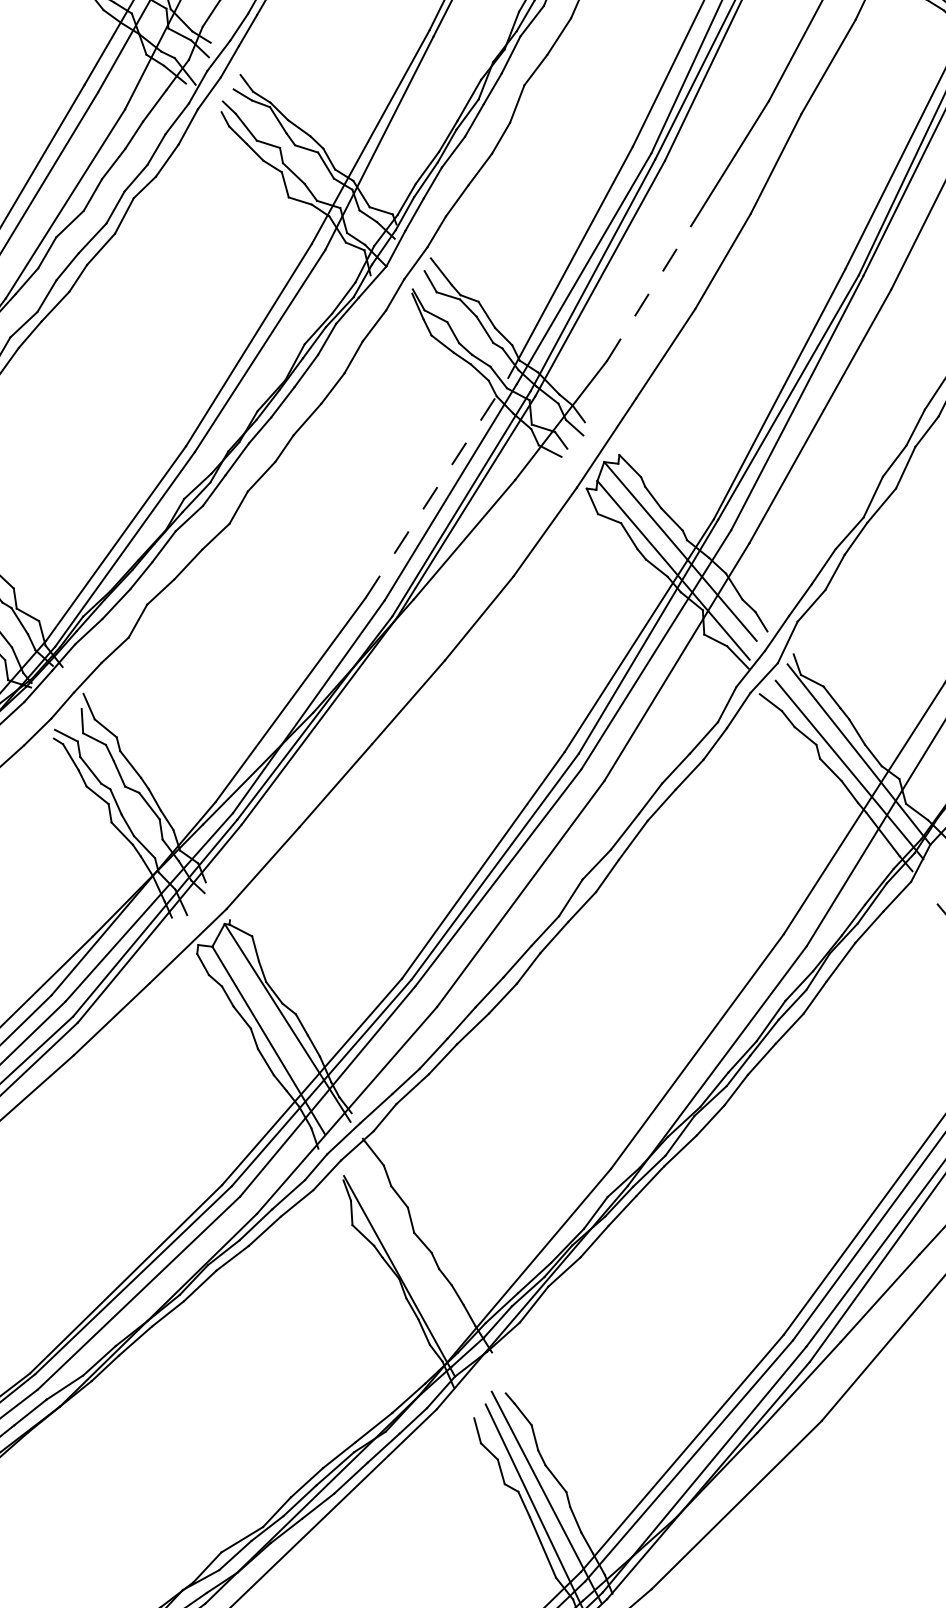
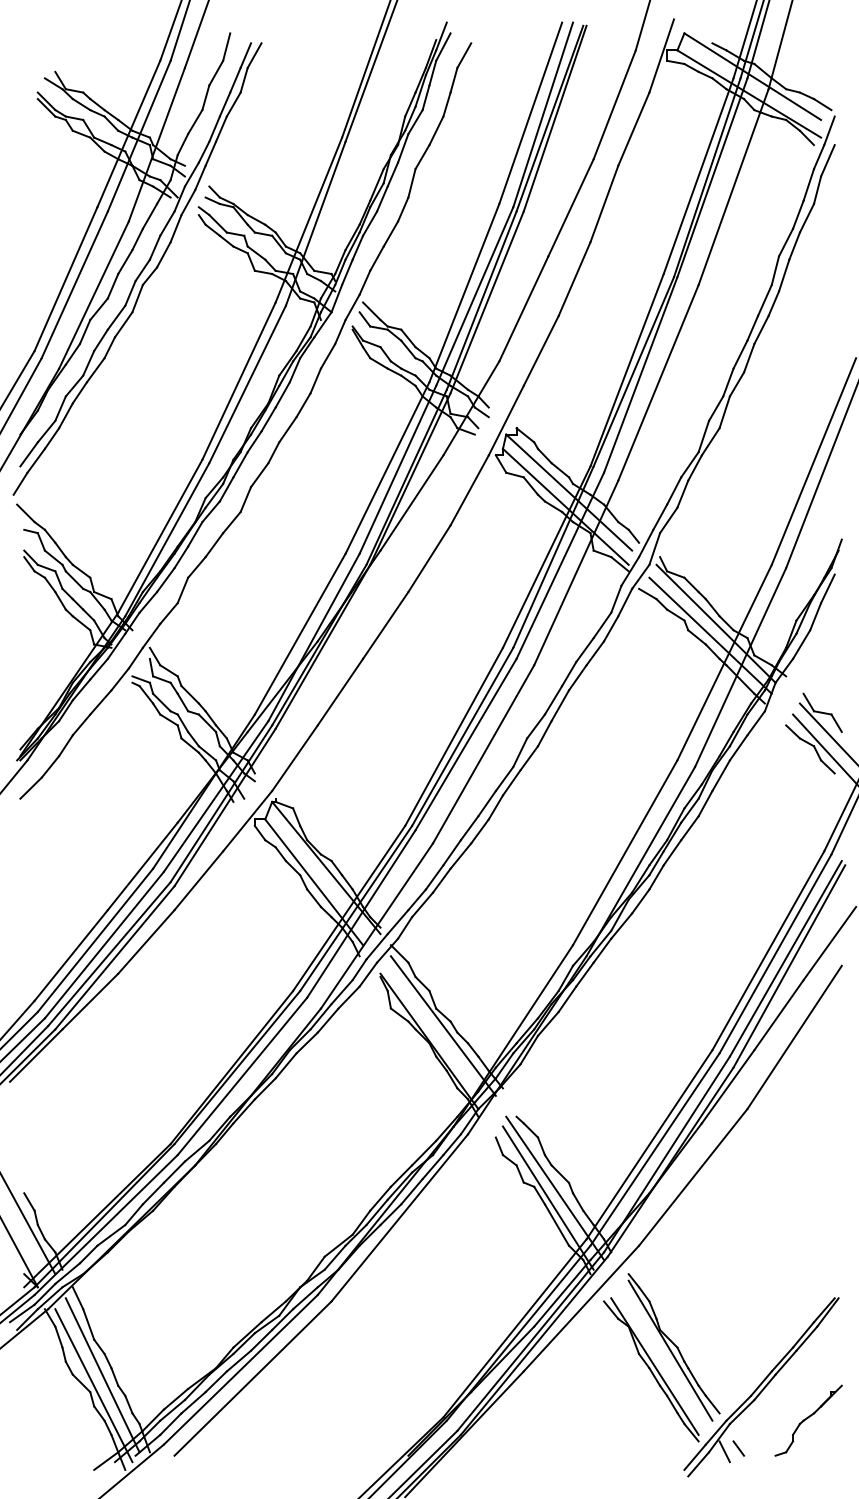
line: (648, 293) -> (523, 308), dashed -> solid
line: (436, 488) -> (387, 468), dashed -> solid
line: (419, 1256) -> (442, 1025), added

